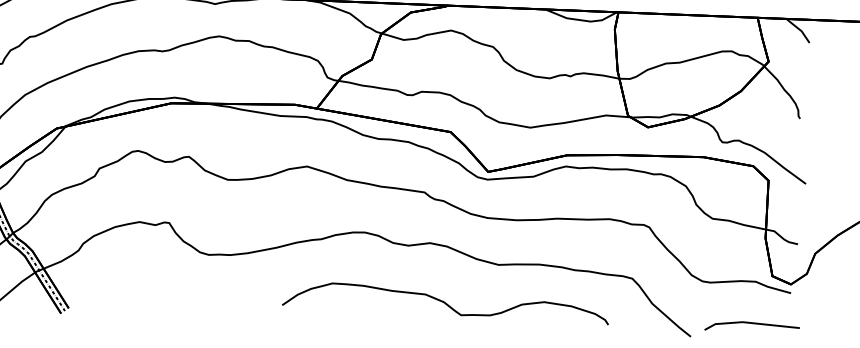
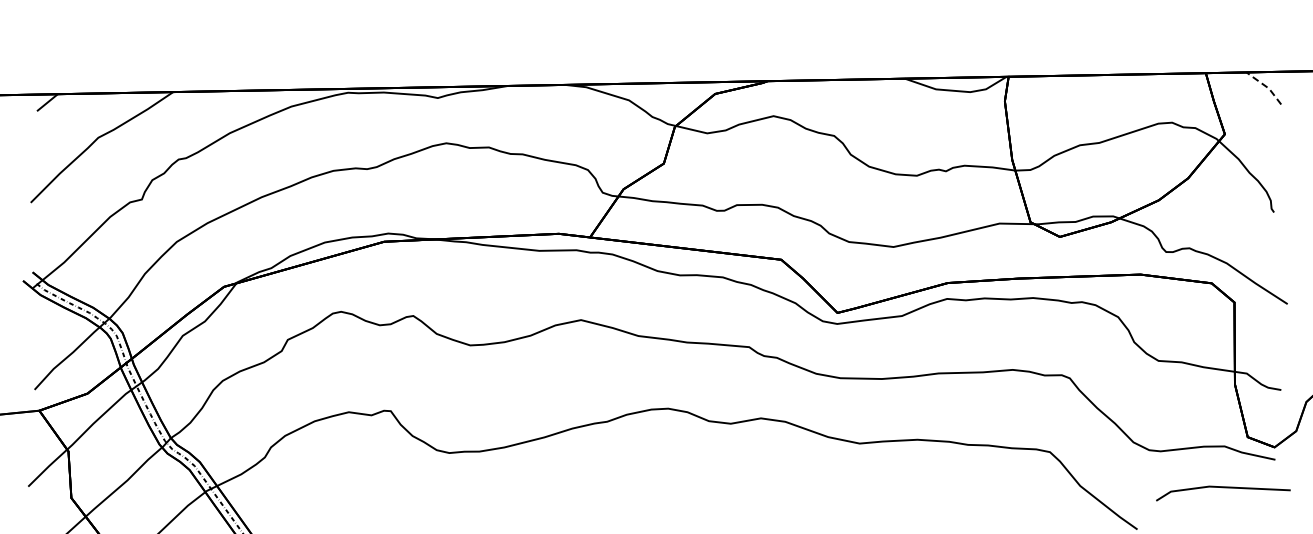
line: (799, 28) -> (1265, 85), solid -> dashed
curve: (445, 302) -> (787, 500), removed
line: (752, 324) -> (1223, 488), moved

